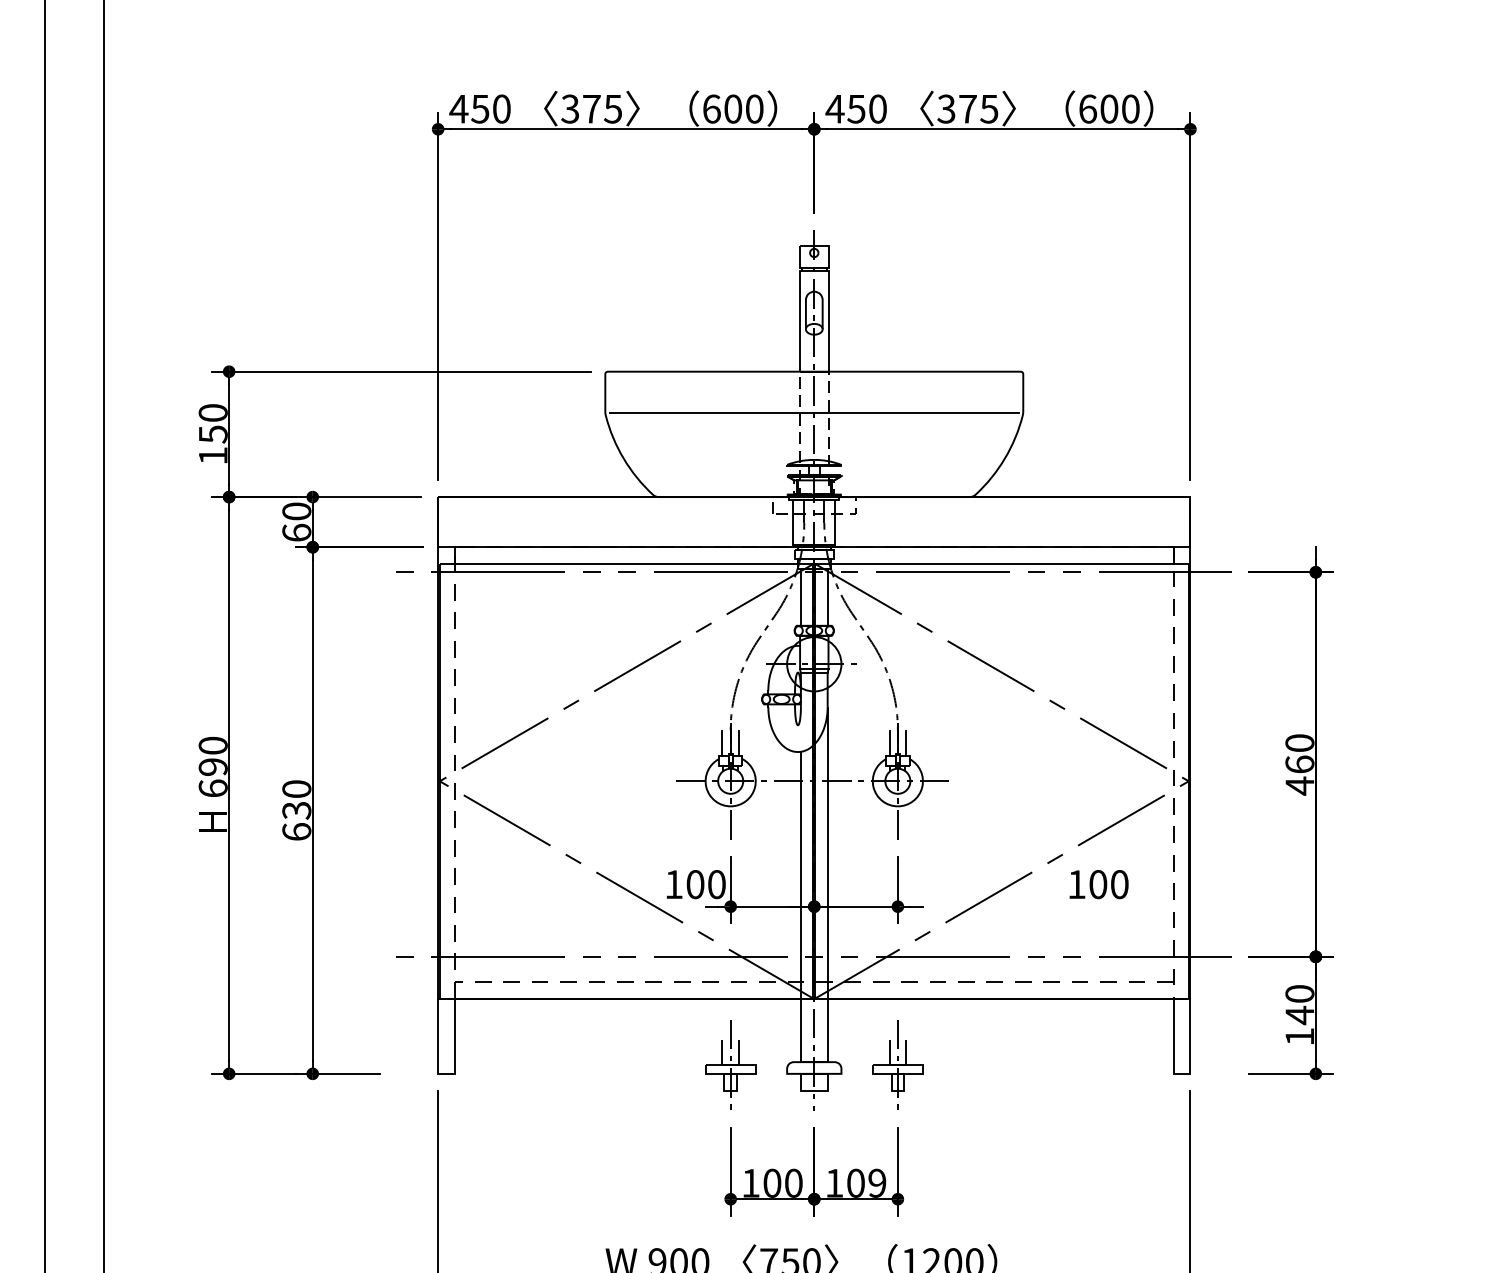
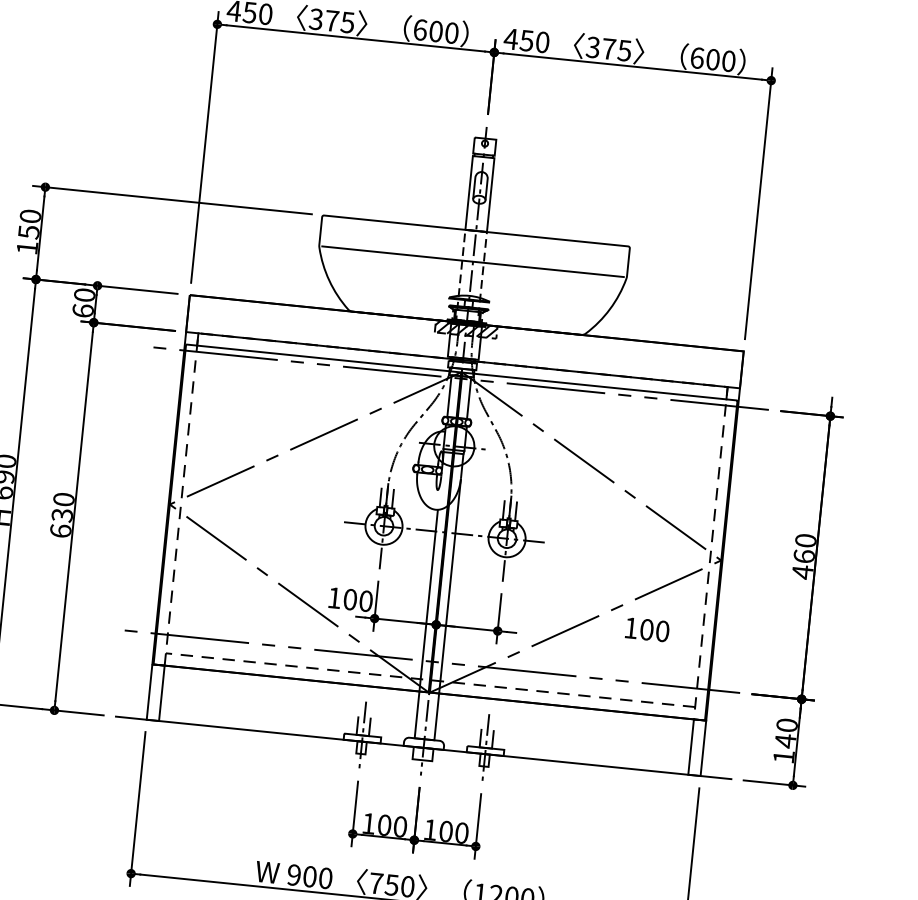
hatch: (814, 505) -> (466, 329), added
line: (814, 1073) -> (423, 747), added
text: (877, 1182) -> (462, 832), 109 -> 100

